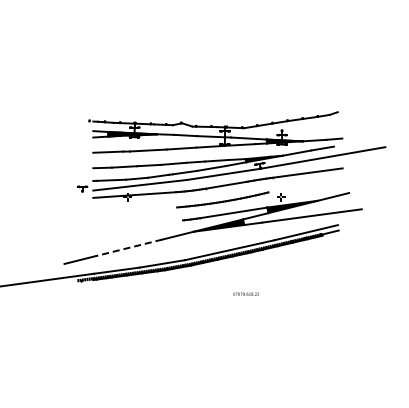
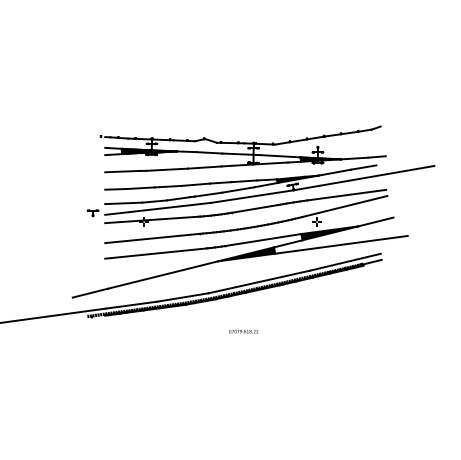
line: (305, 182) -> (344, 205), added
line: (135, 211) -> (152, 238), added
line: (137, 224) -> (155, 253), added
line: (128, 247) -> (144, 279), dashed -> solid
text: (245, 293) -> (242, 330), moved

